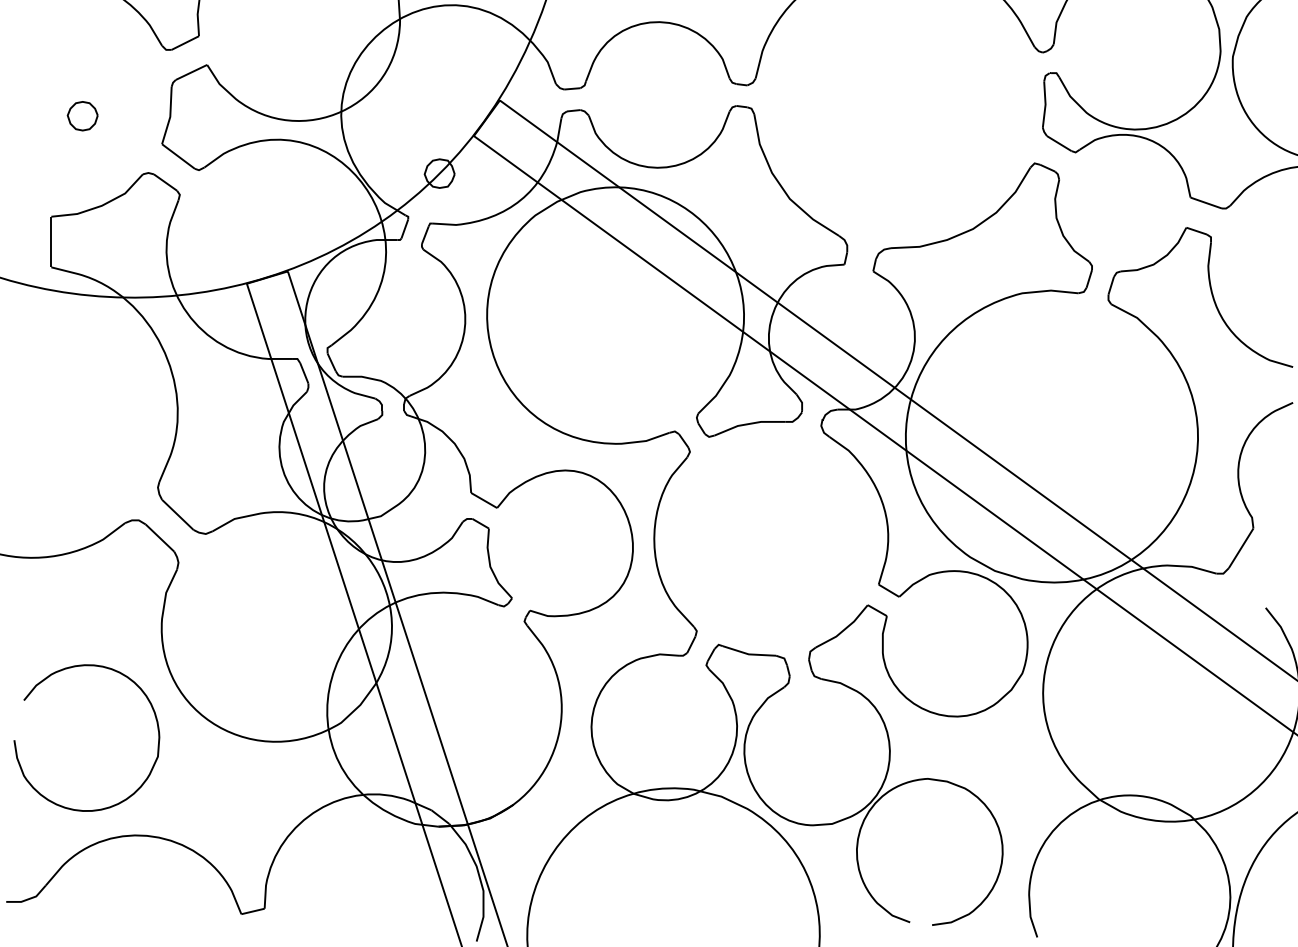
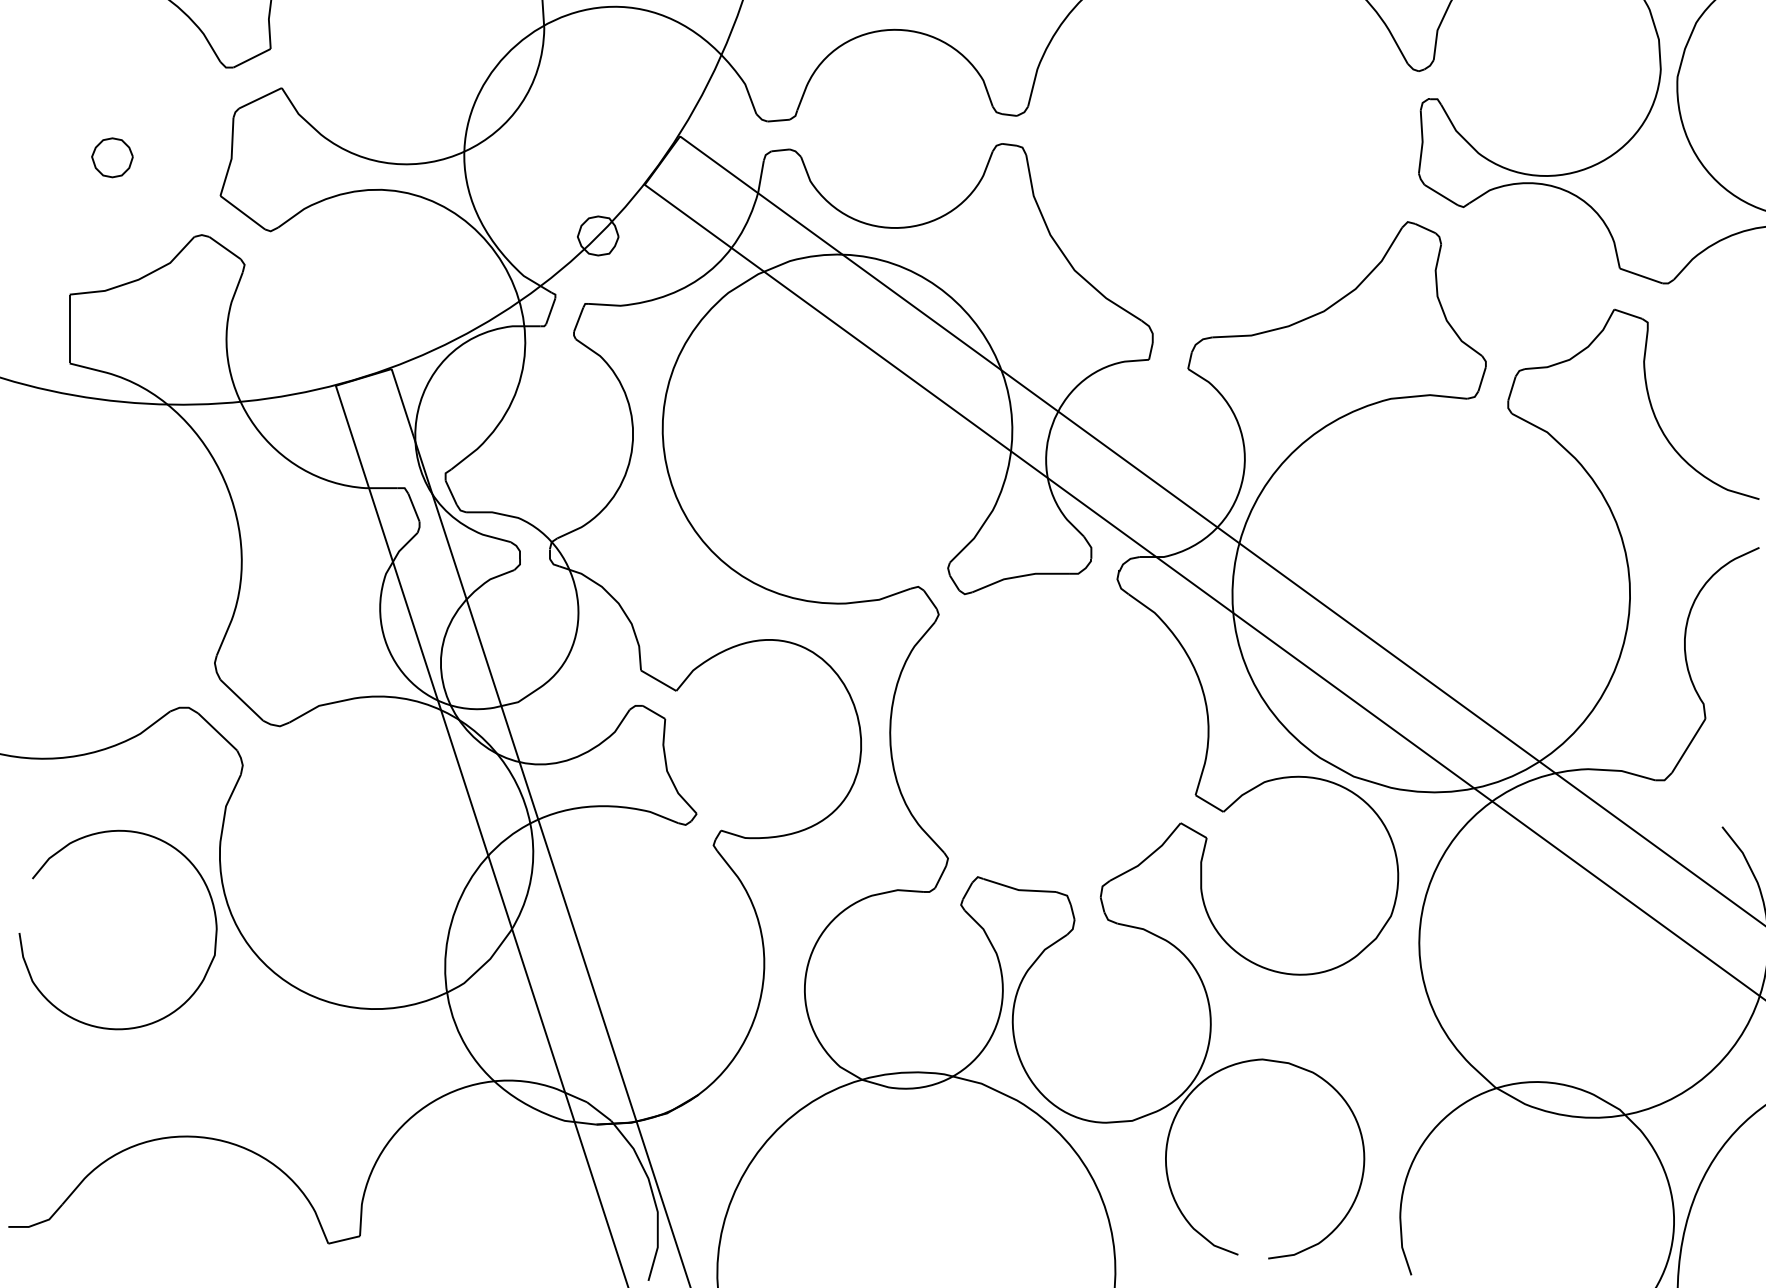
curve: (16, 748) -> (22, 944), moved

